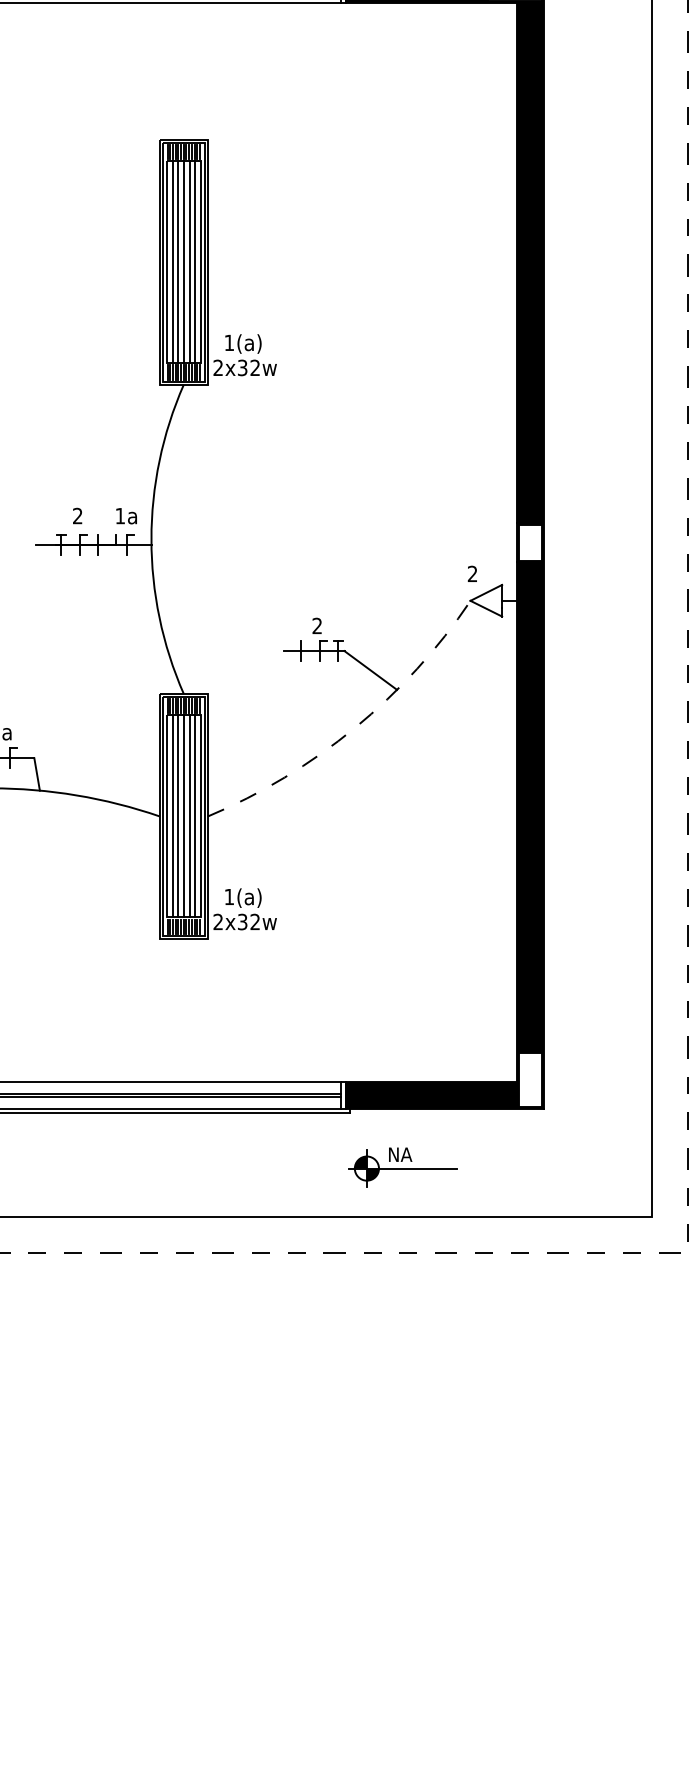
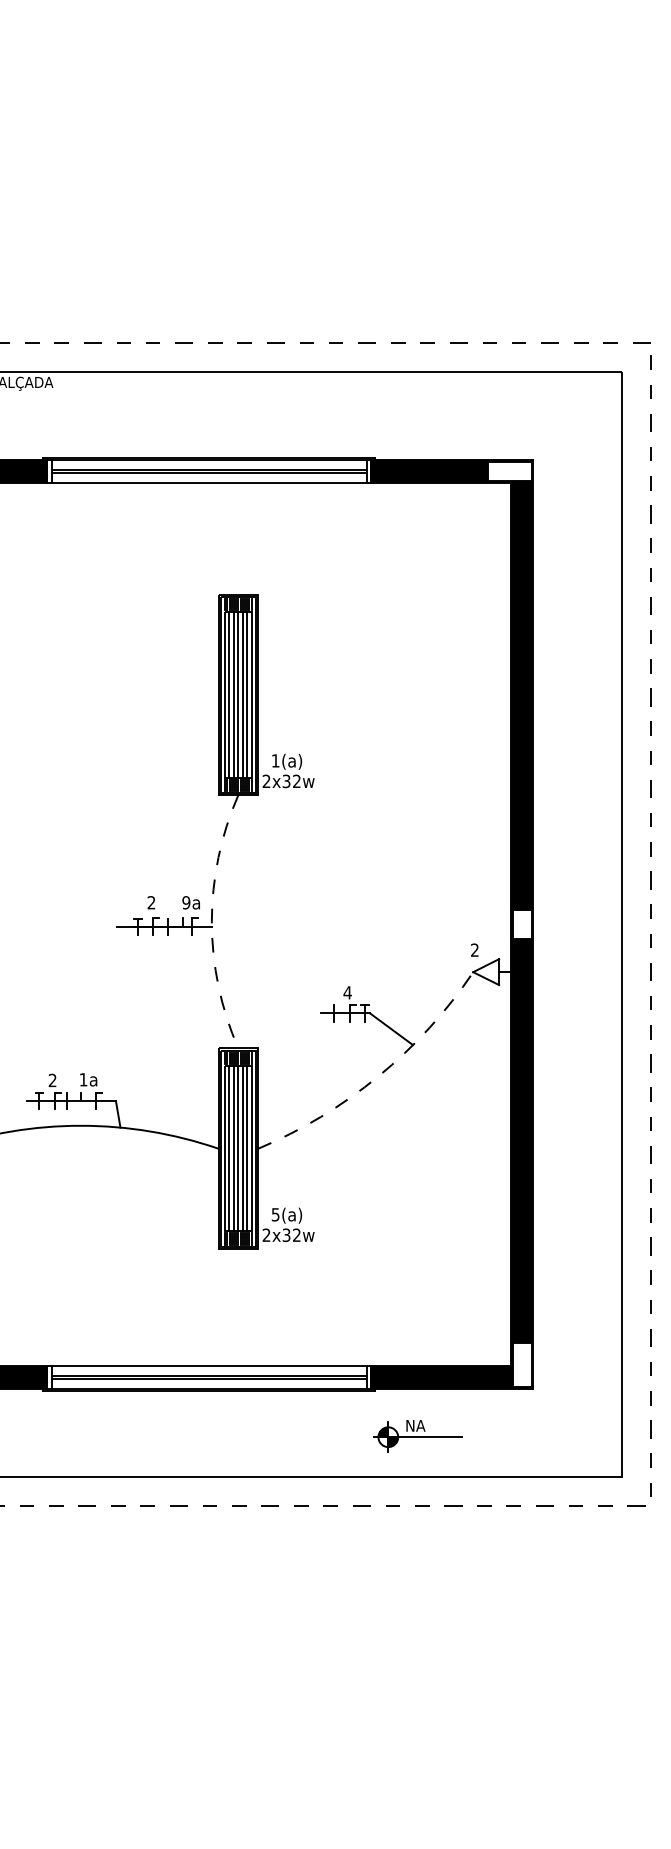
text: (120, 515) -> (186, 902), 1a -> 9a
arc: (151, 538) -> (211, 921), solid -> dashed
text: (317, 625) -> (347, 992), 2 -> 4
text: (229, 896) -> (275, 1214), 1(a) -> 5(a)

